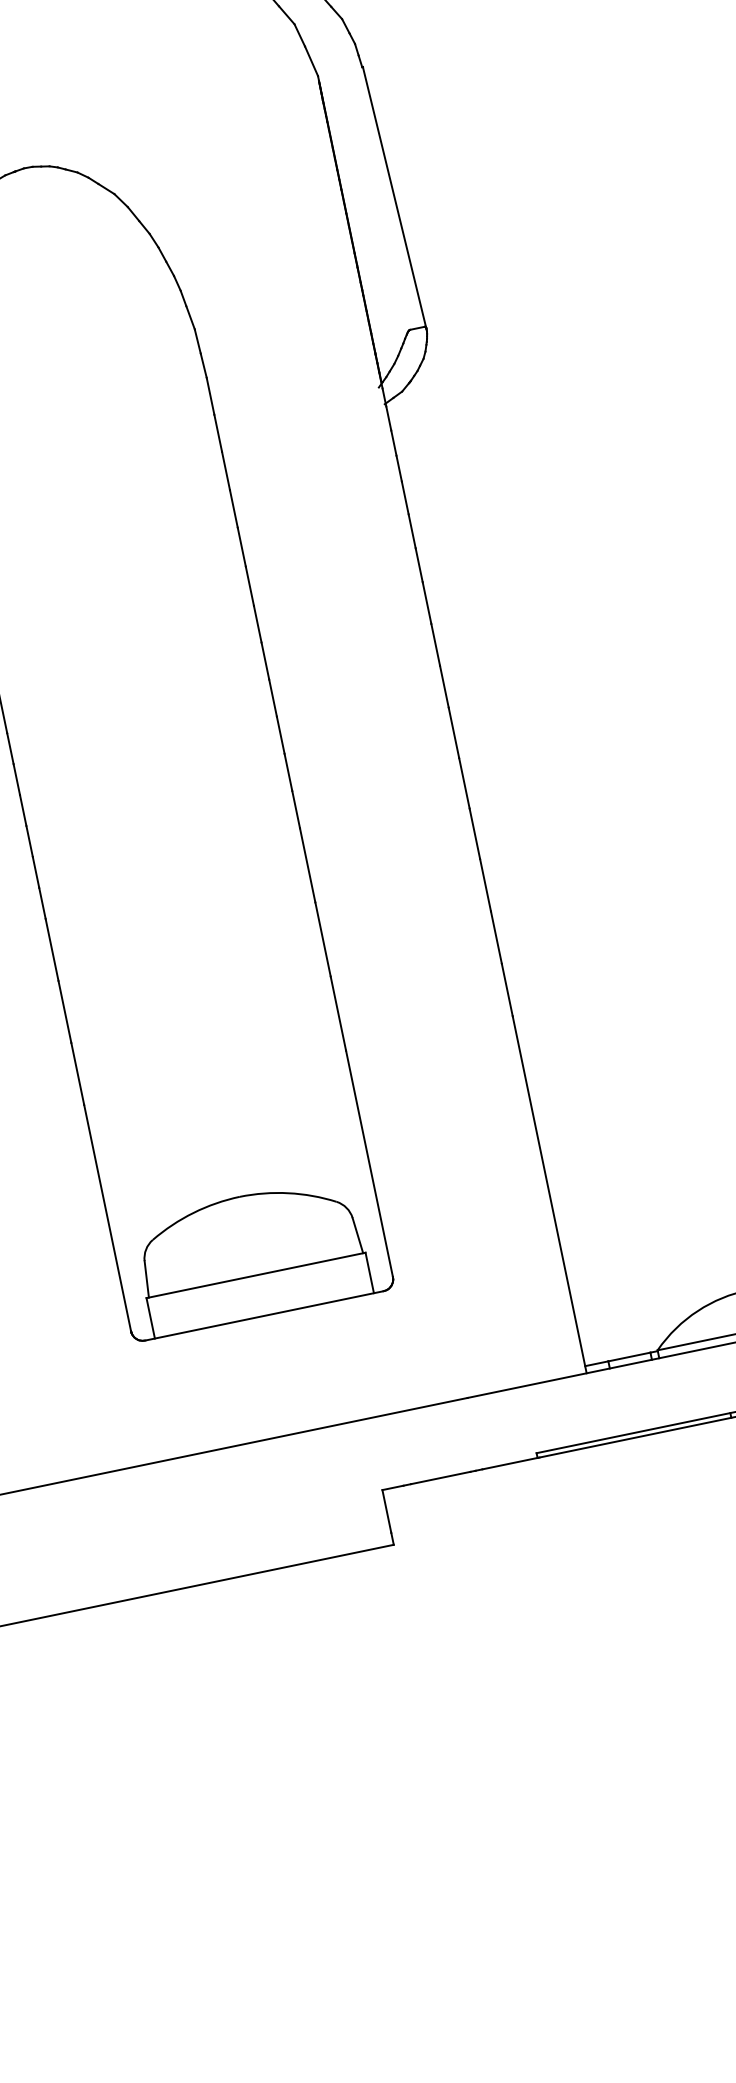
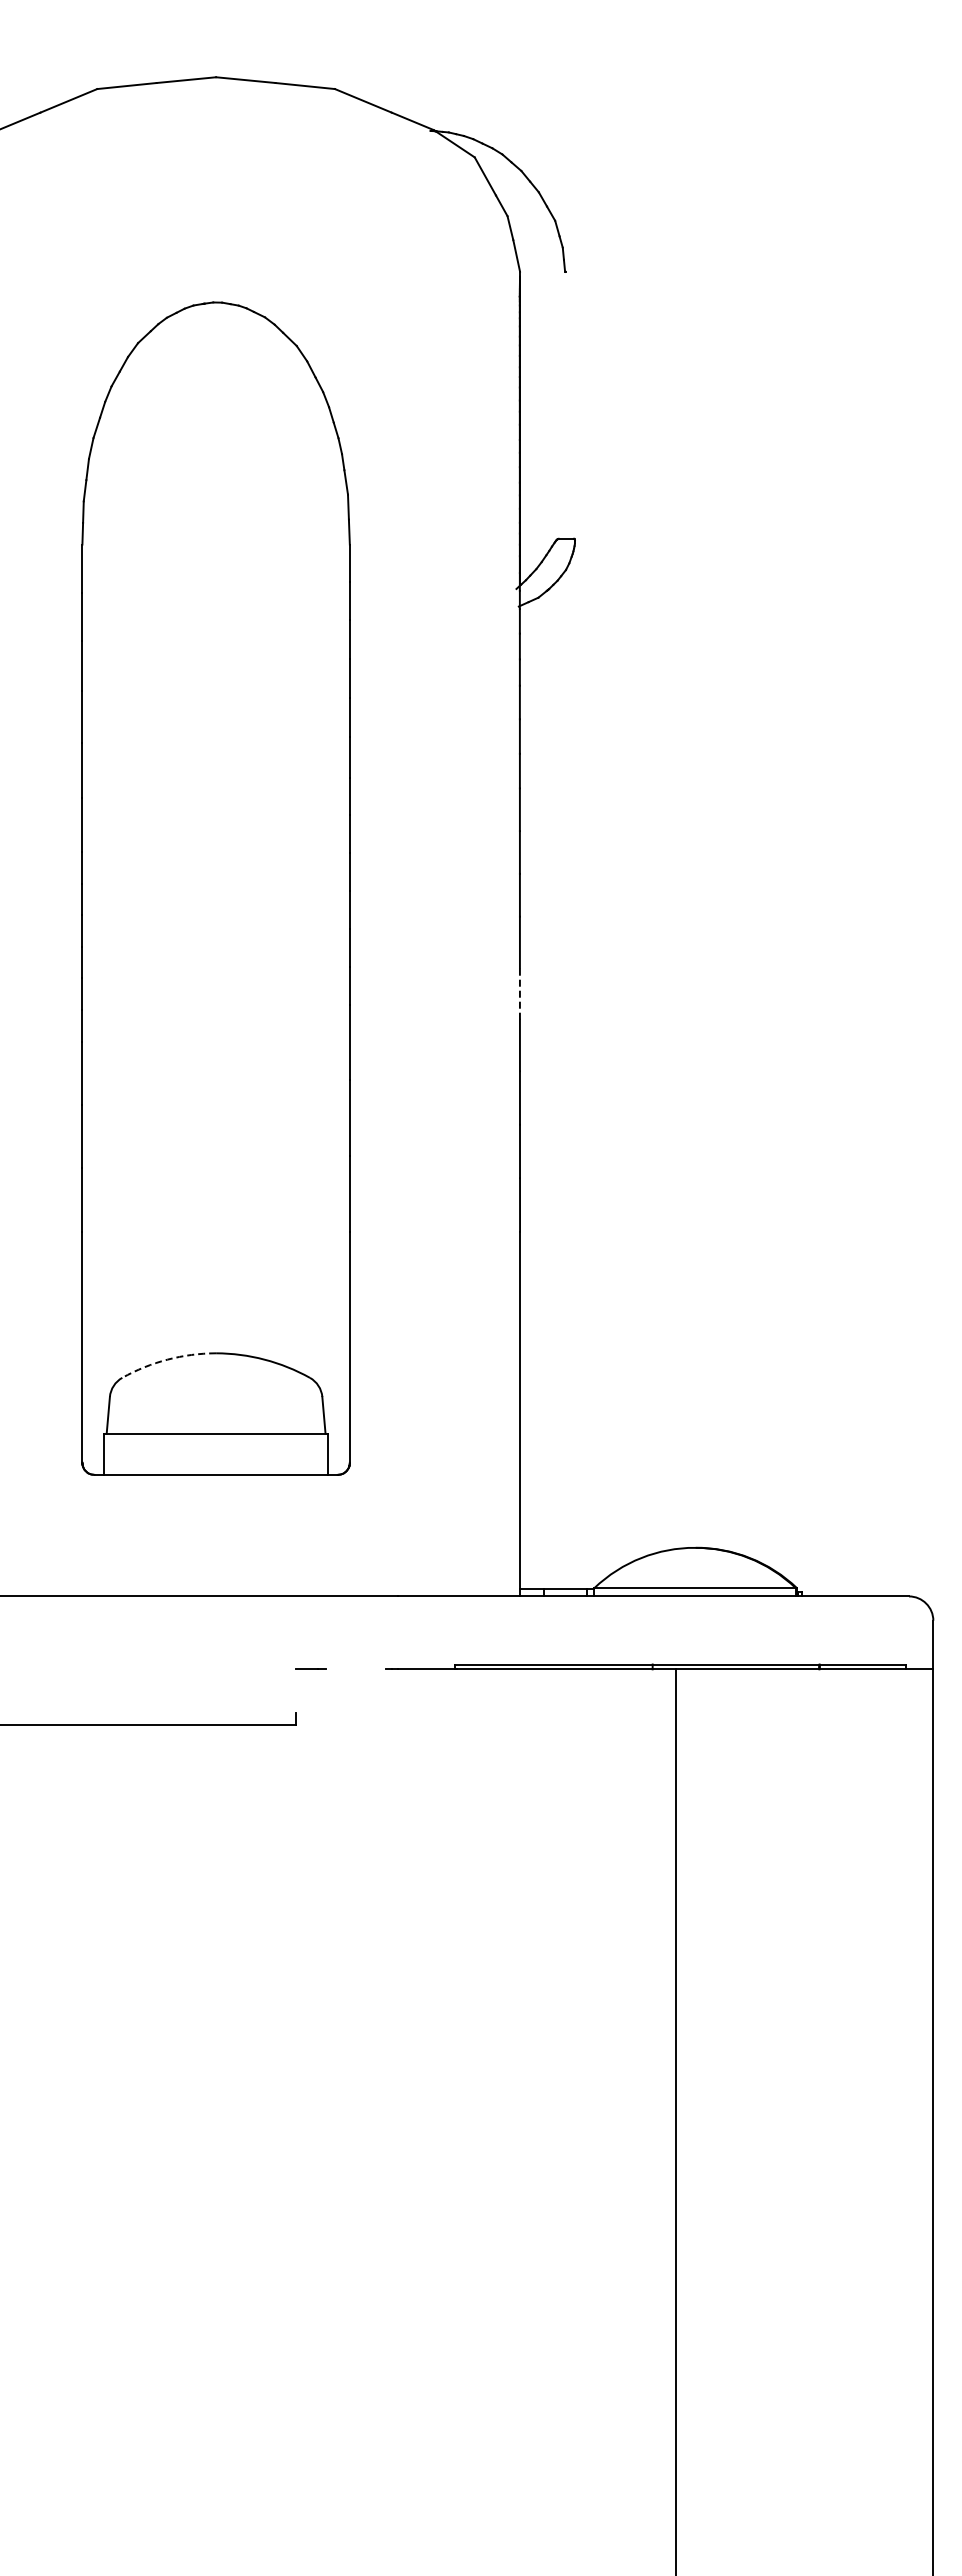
line: (393, 198) -> (569, 406), removed
line: (463, 783) -> (519, 993), solid -> dashed
arc: (193, 1212) -> (167, 1359), solid -> dashed
line: (440, 1478) -> (355, 1669), removed
line: (387, 1511) -> (296, 1691), removed

